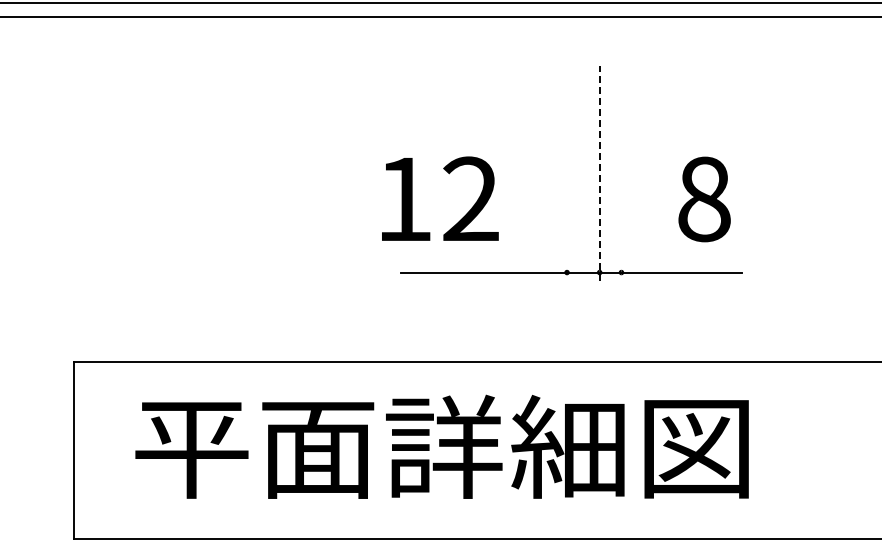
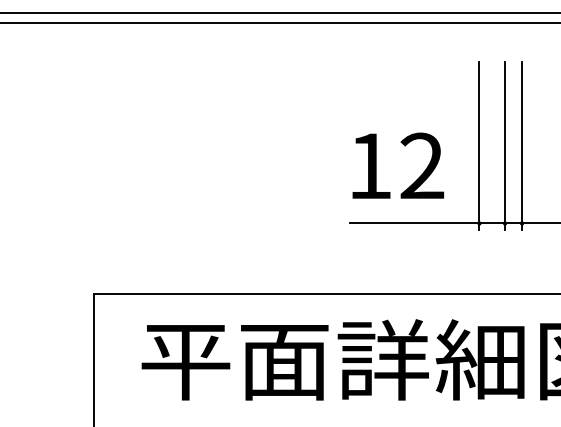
line: (567, 172) -> (479, 145), added
line: (621, 172) -> (522, 145), added
line: (599, 173) -> (504, 145), dashed -> solid
text: (440, 198) -> (398, 165), moved

